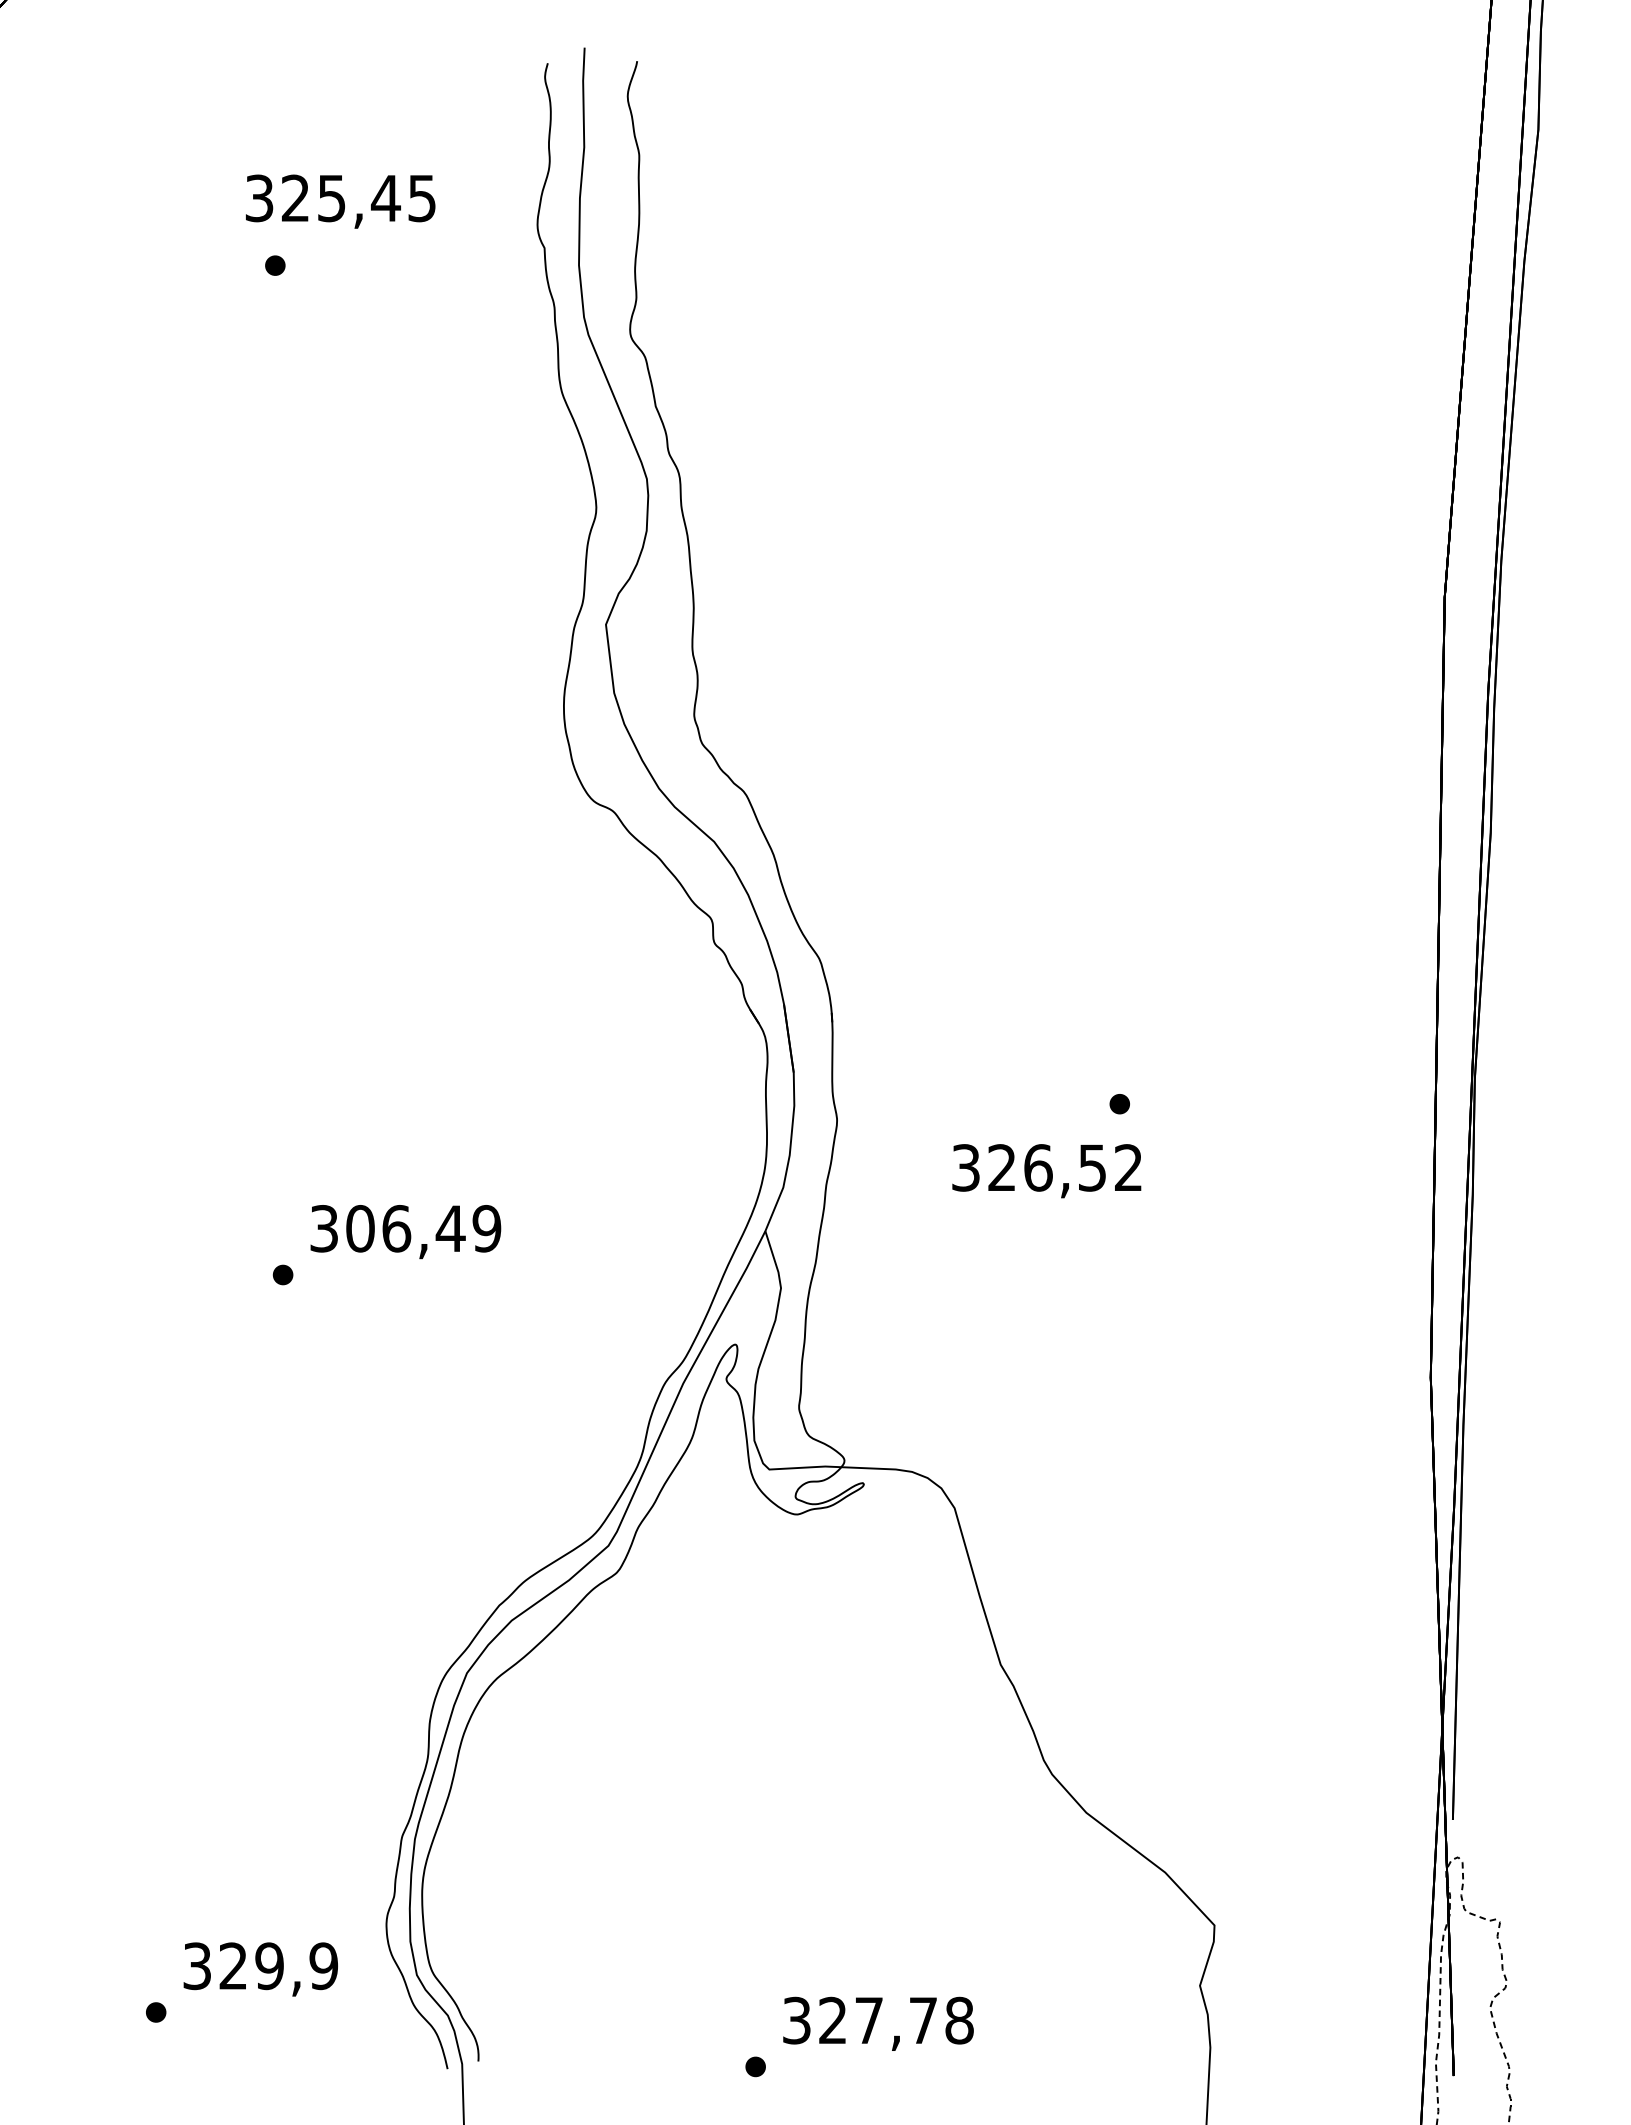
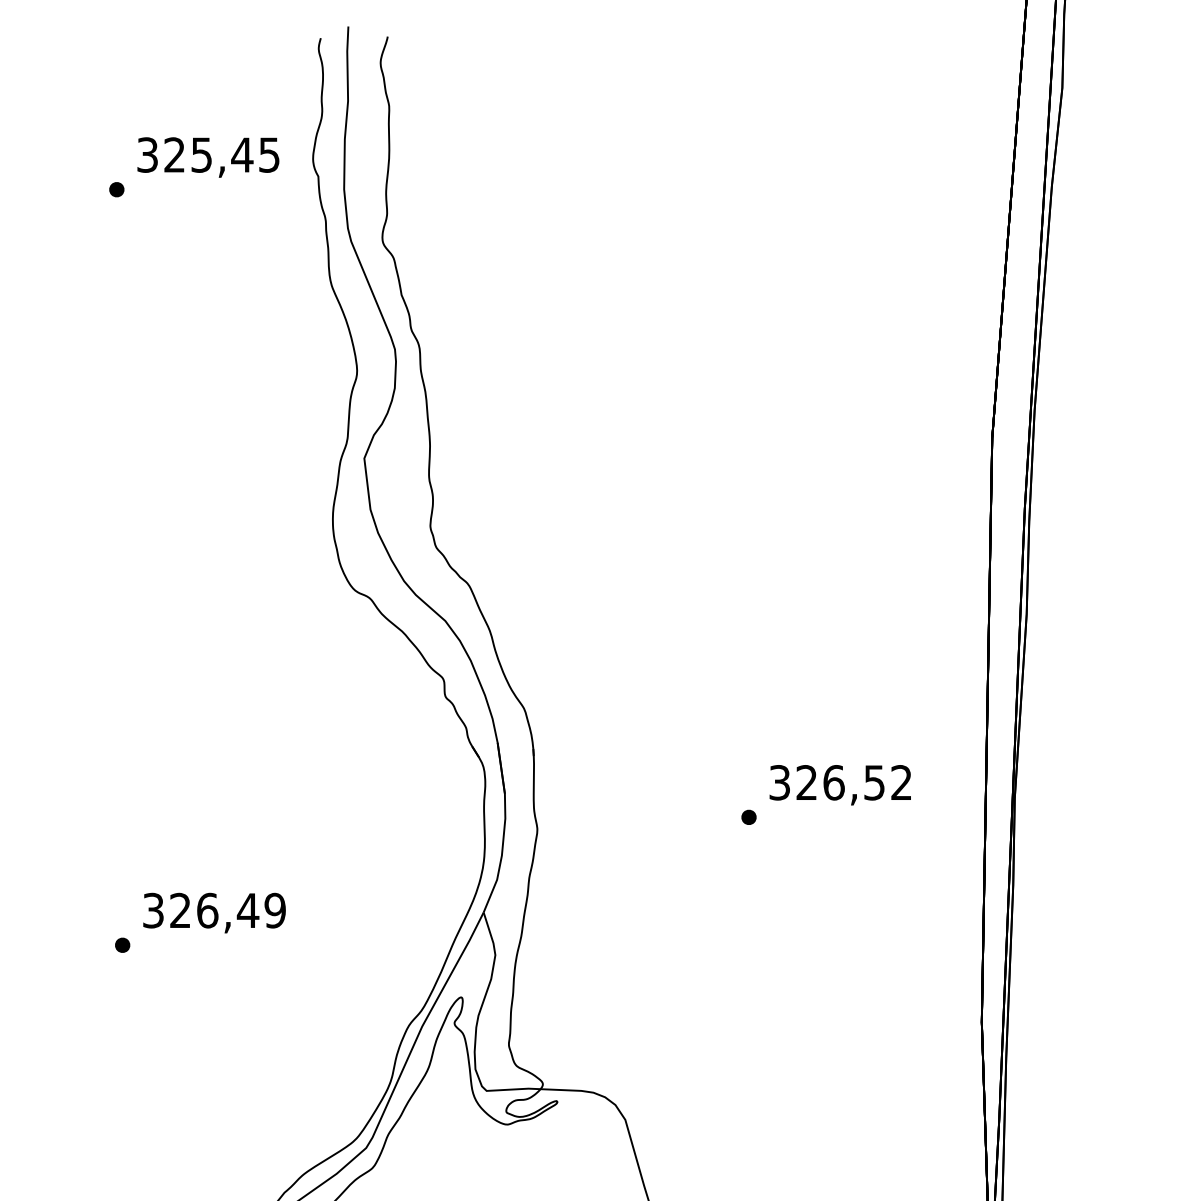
text: (340, 201) -> (208, 157), moved
text: (1046, 1171) -> (840, 785), moved
text: (360, 1228) -> (180, 910), 306,49 -> 326,49

